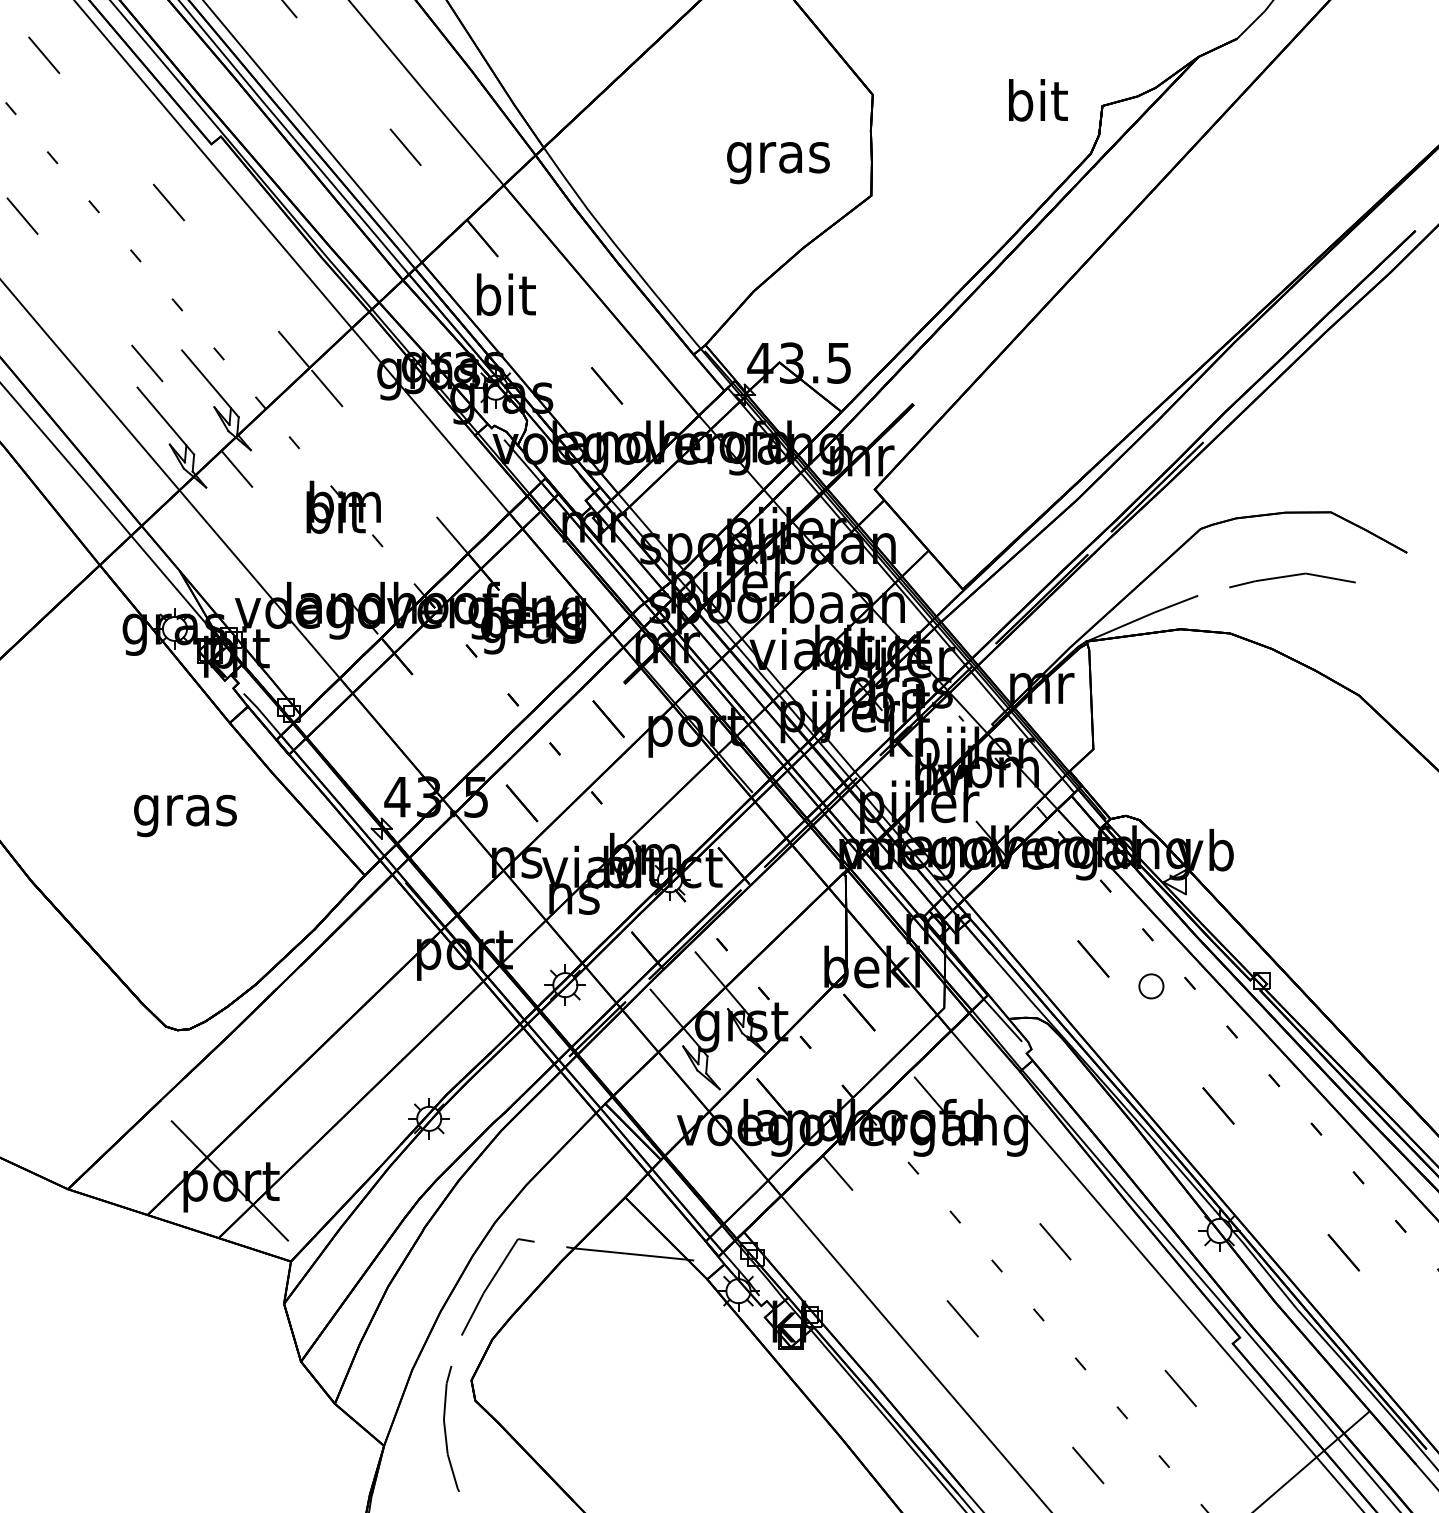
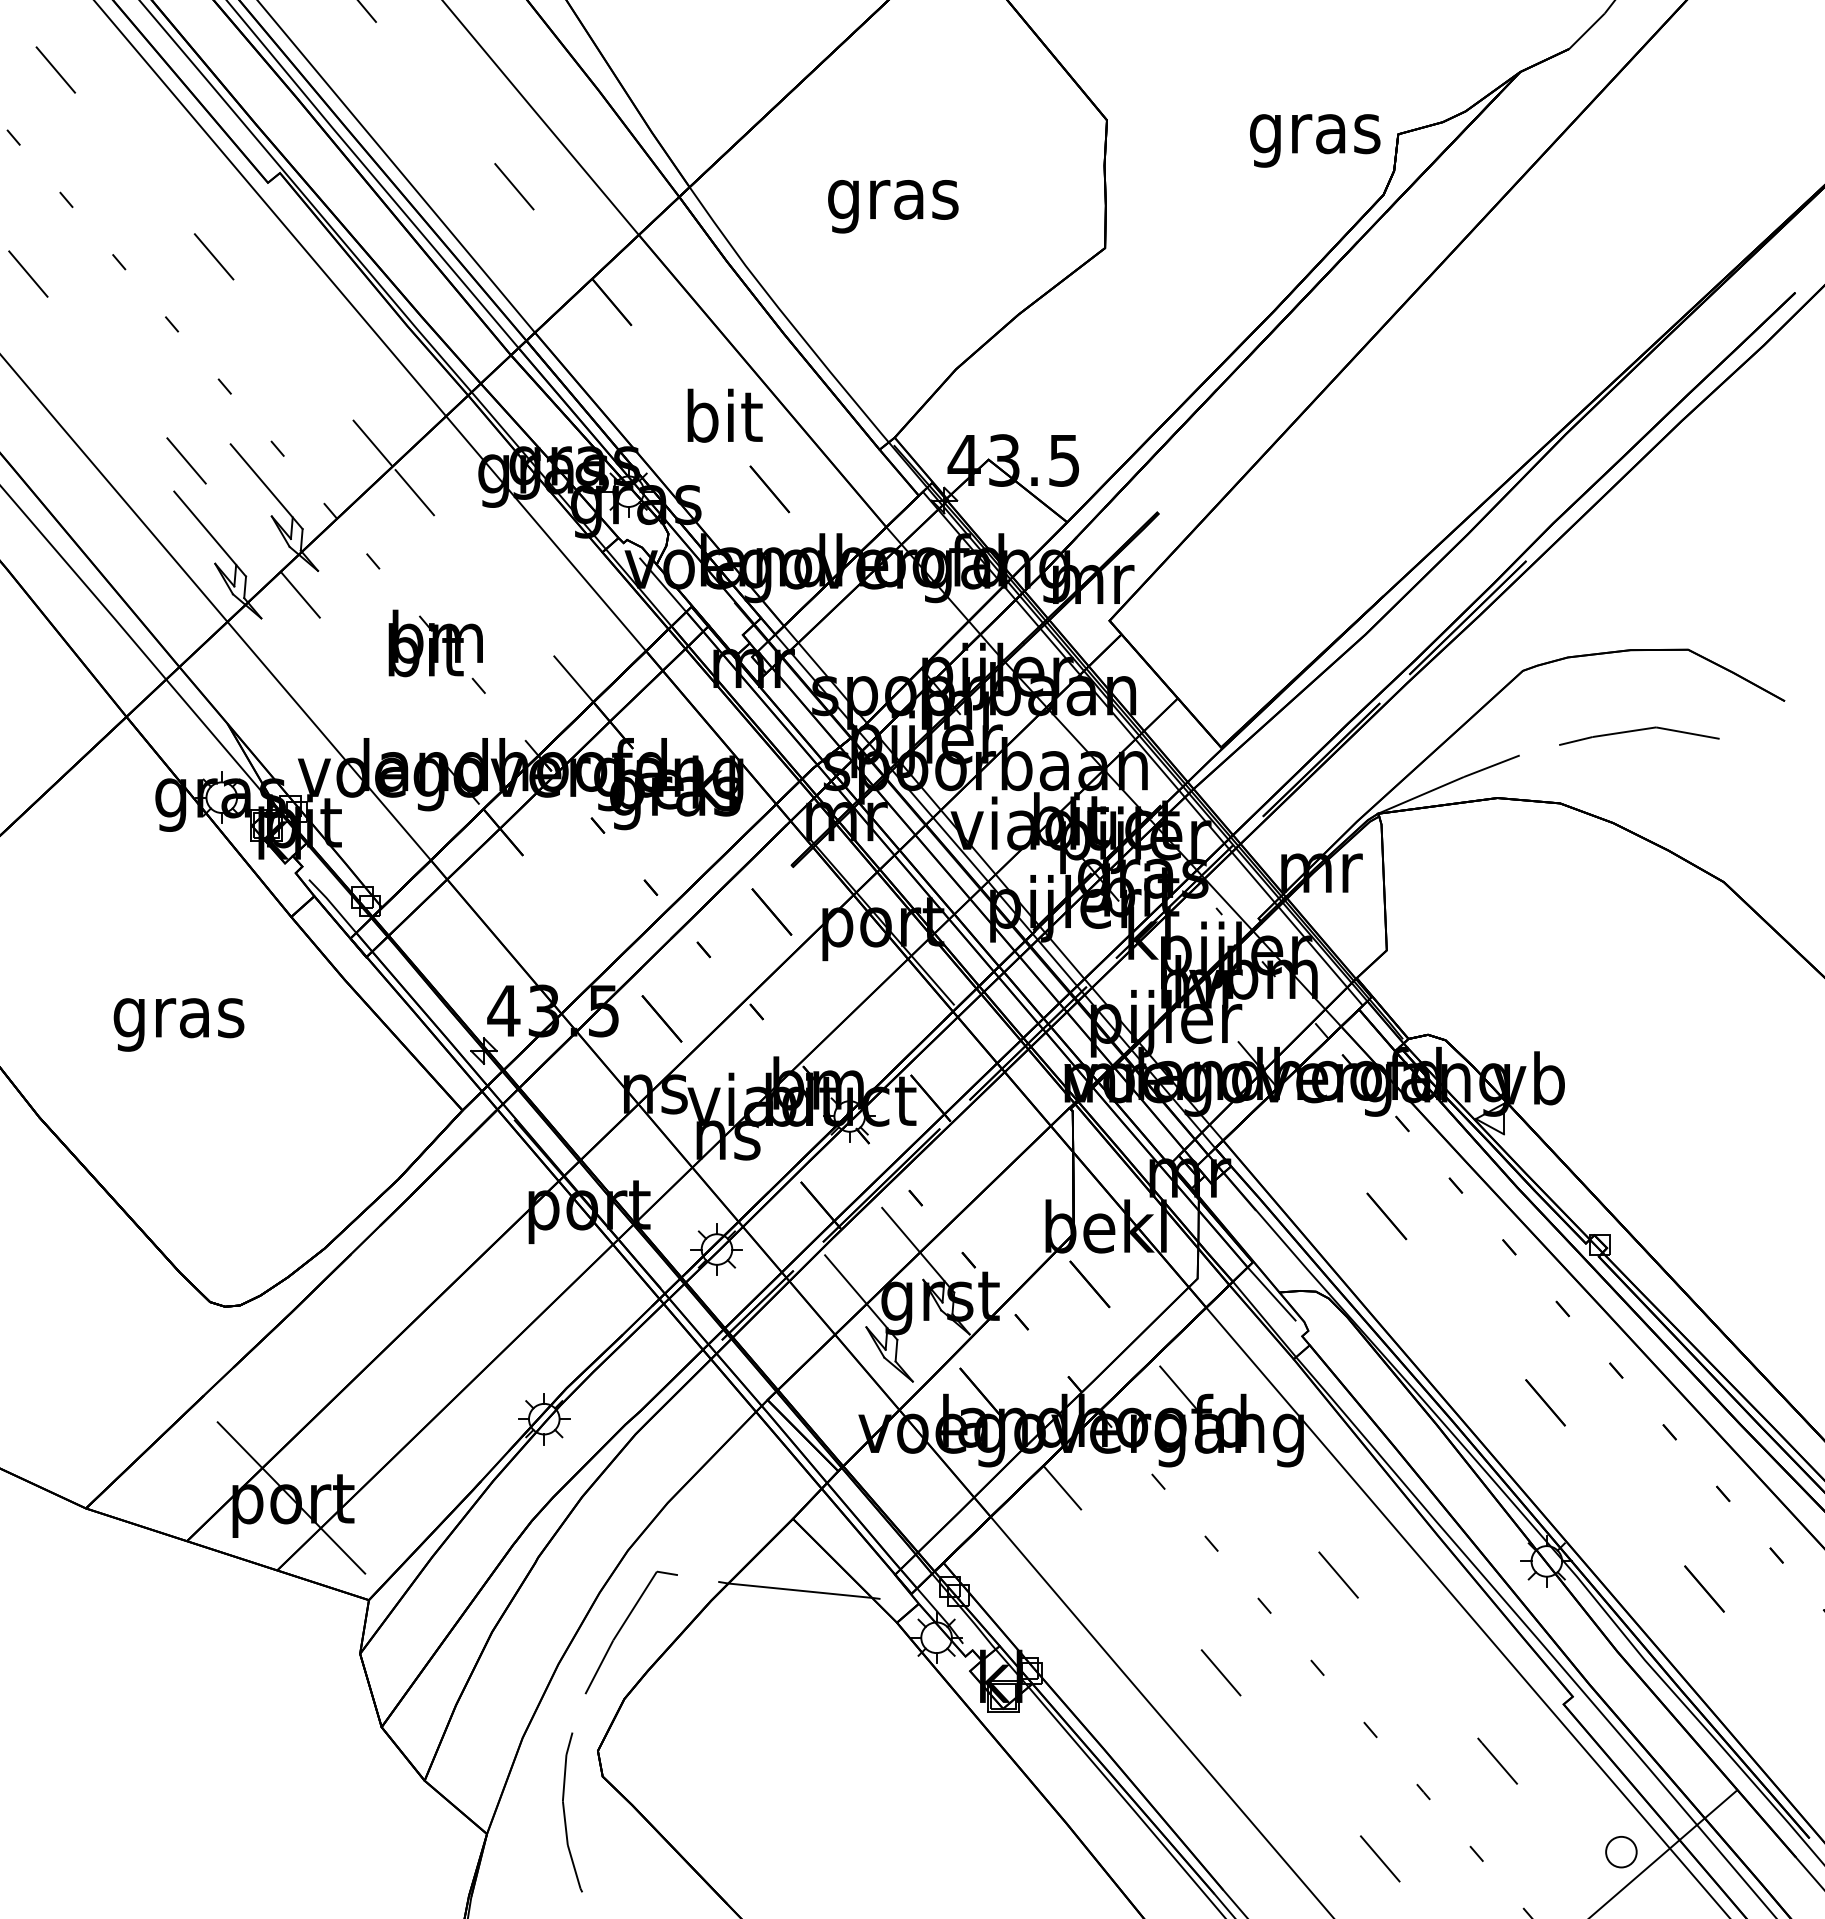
text: (1037, 105) -> (1315, 133), bit -> gras
text: (778, 162) -> (893, 206), moved
text: (505, 294) -> (724, 415), moved
text: (185, 815) -> (178, 1024), moved
part: (1151, 986) -> (1621, 1852), moved

